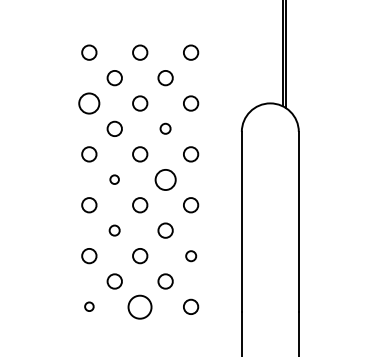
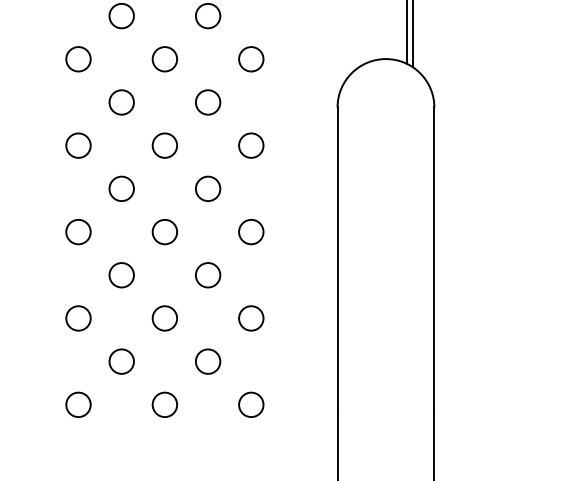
circle: (89, 103) -> (78, 59), size x0.71
circle: (165, 128) -> (207, 101), size x1.43
circle: (114, 179) -> (121, 188), size x1.67
circle: (165, 179) -> (207, 188), size x0.71
circle: (114, 230) -> (121, 274), size x1.43
circle: (191, 256) -> (252, 319), size x1.43
circle: (89, 306) -> (78, 404), size x1.67
circle: (140, 306) -> (165, 404), size x0.62

